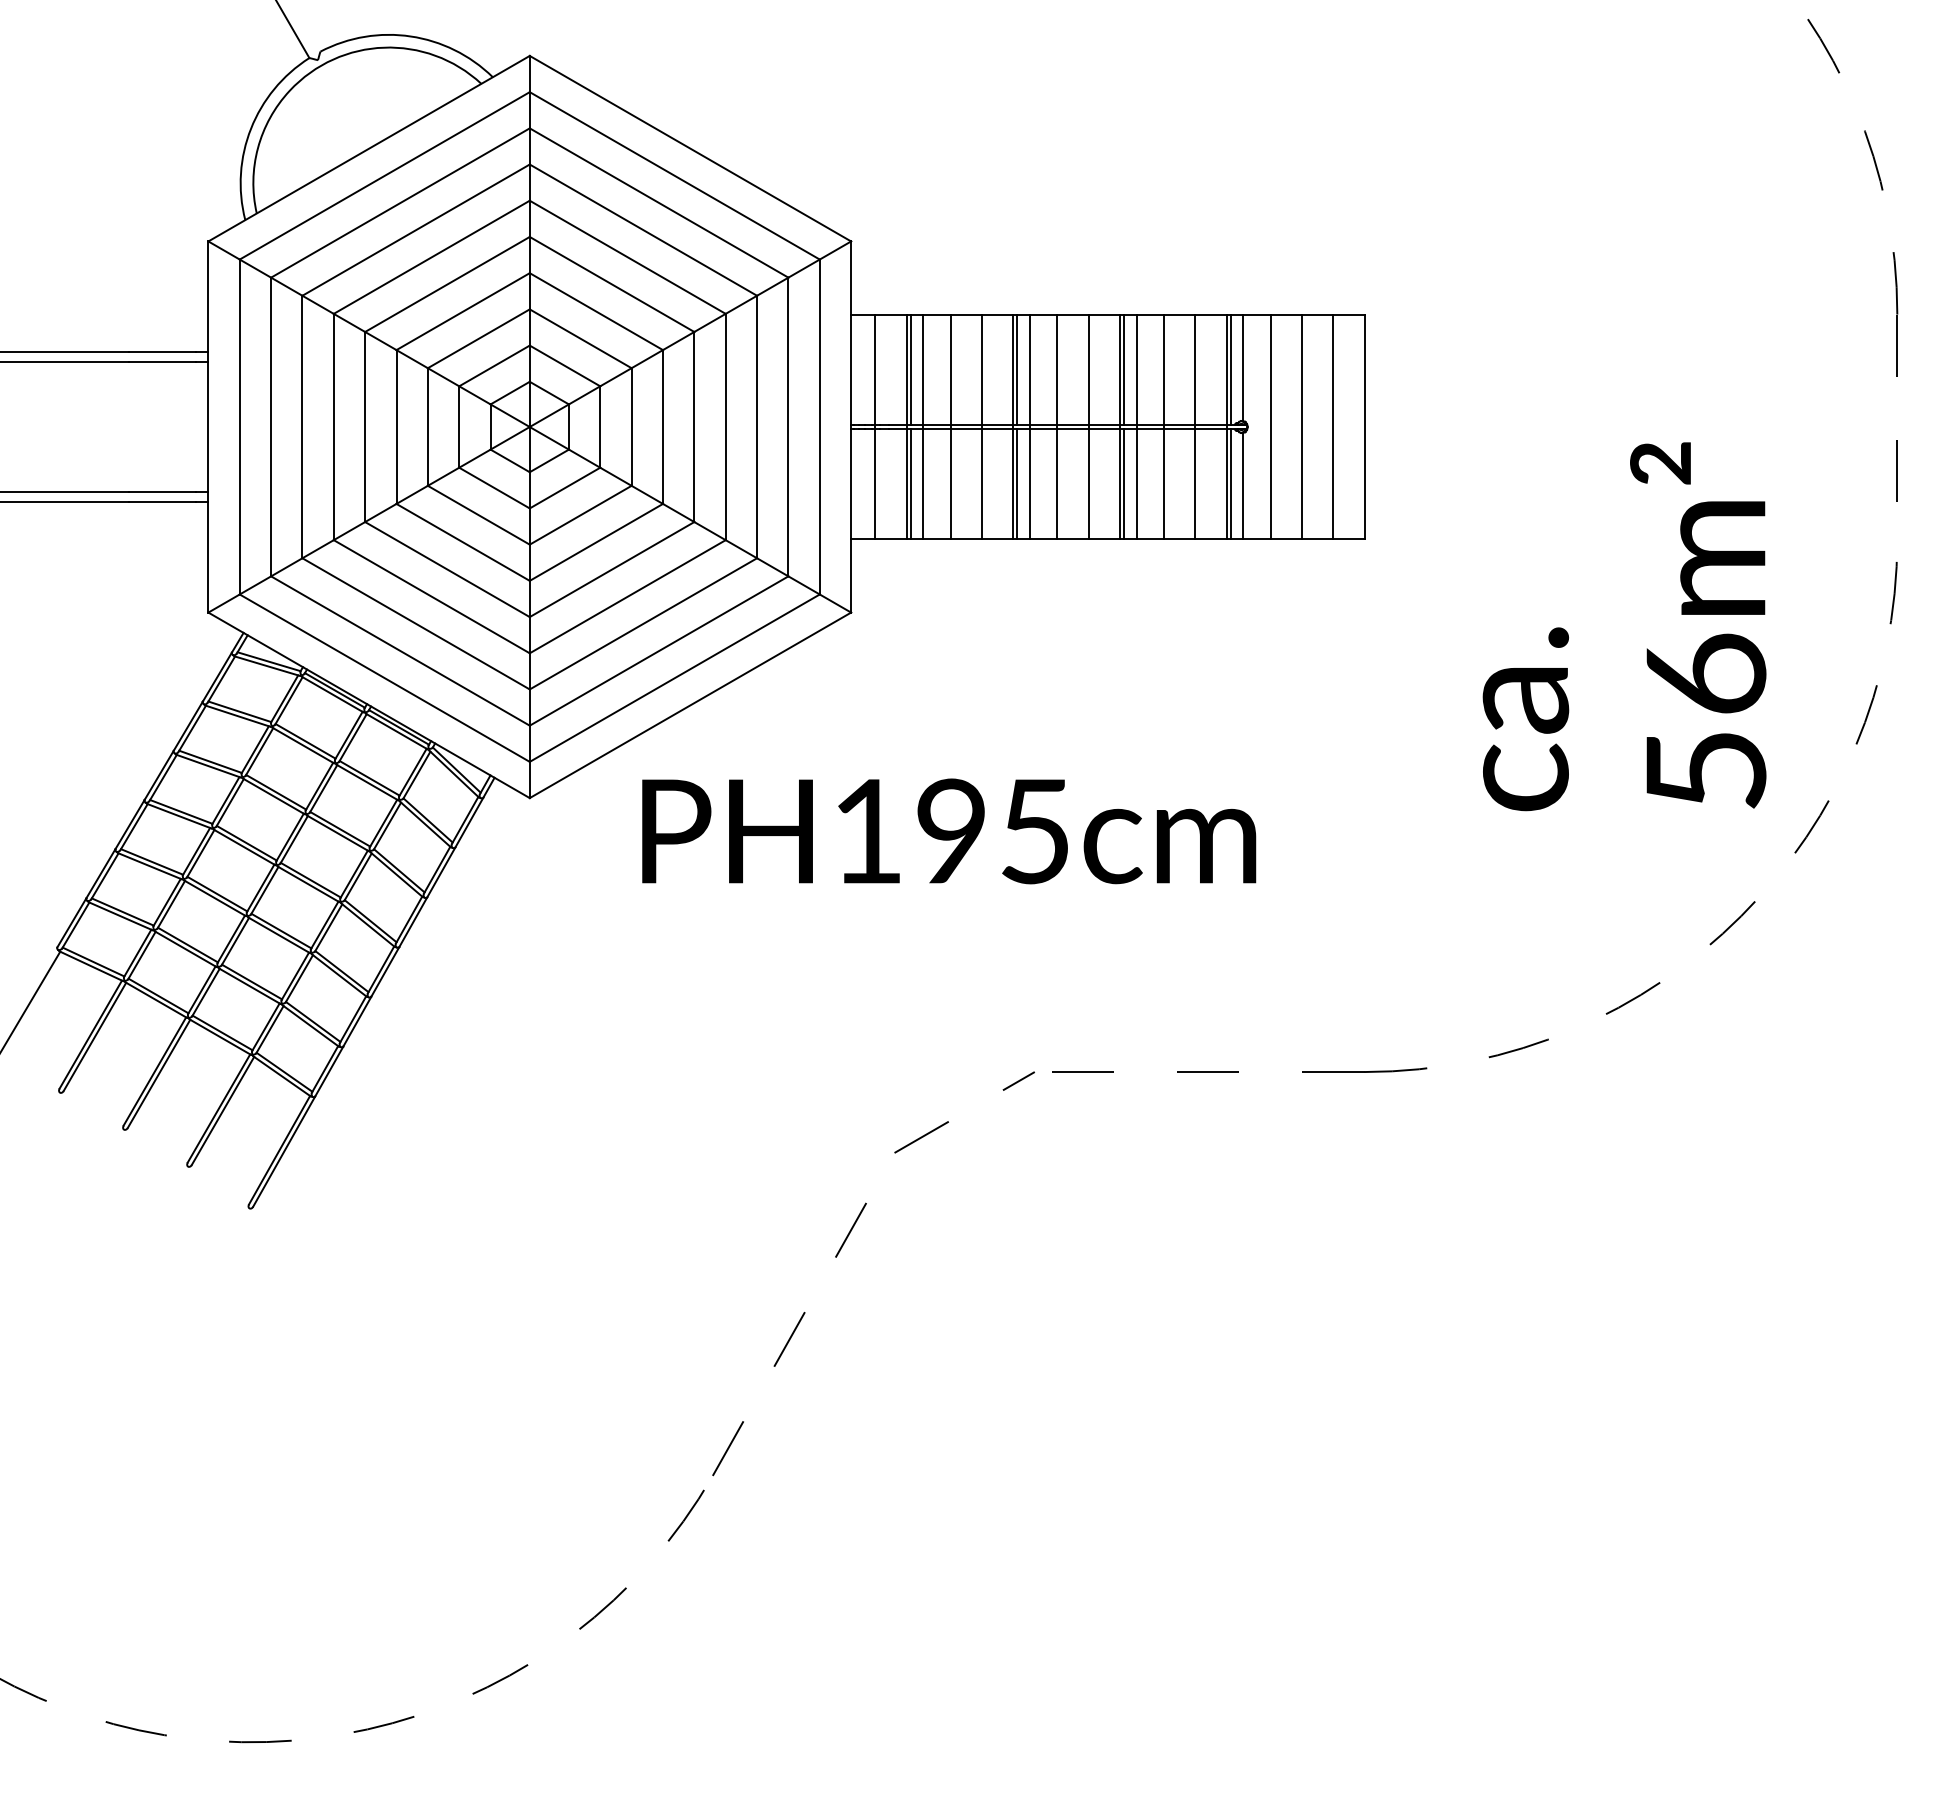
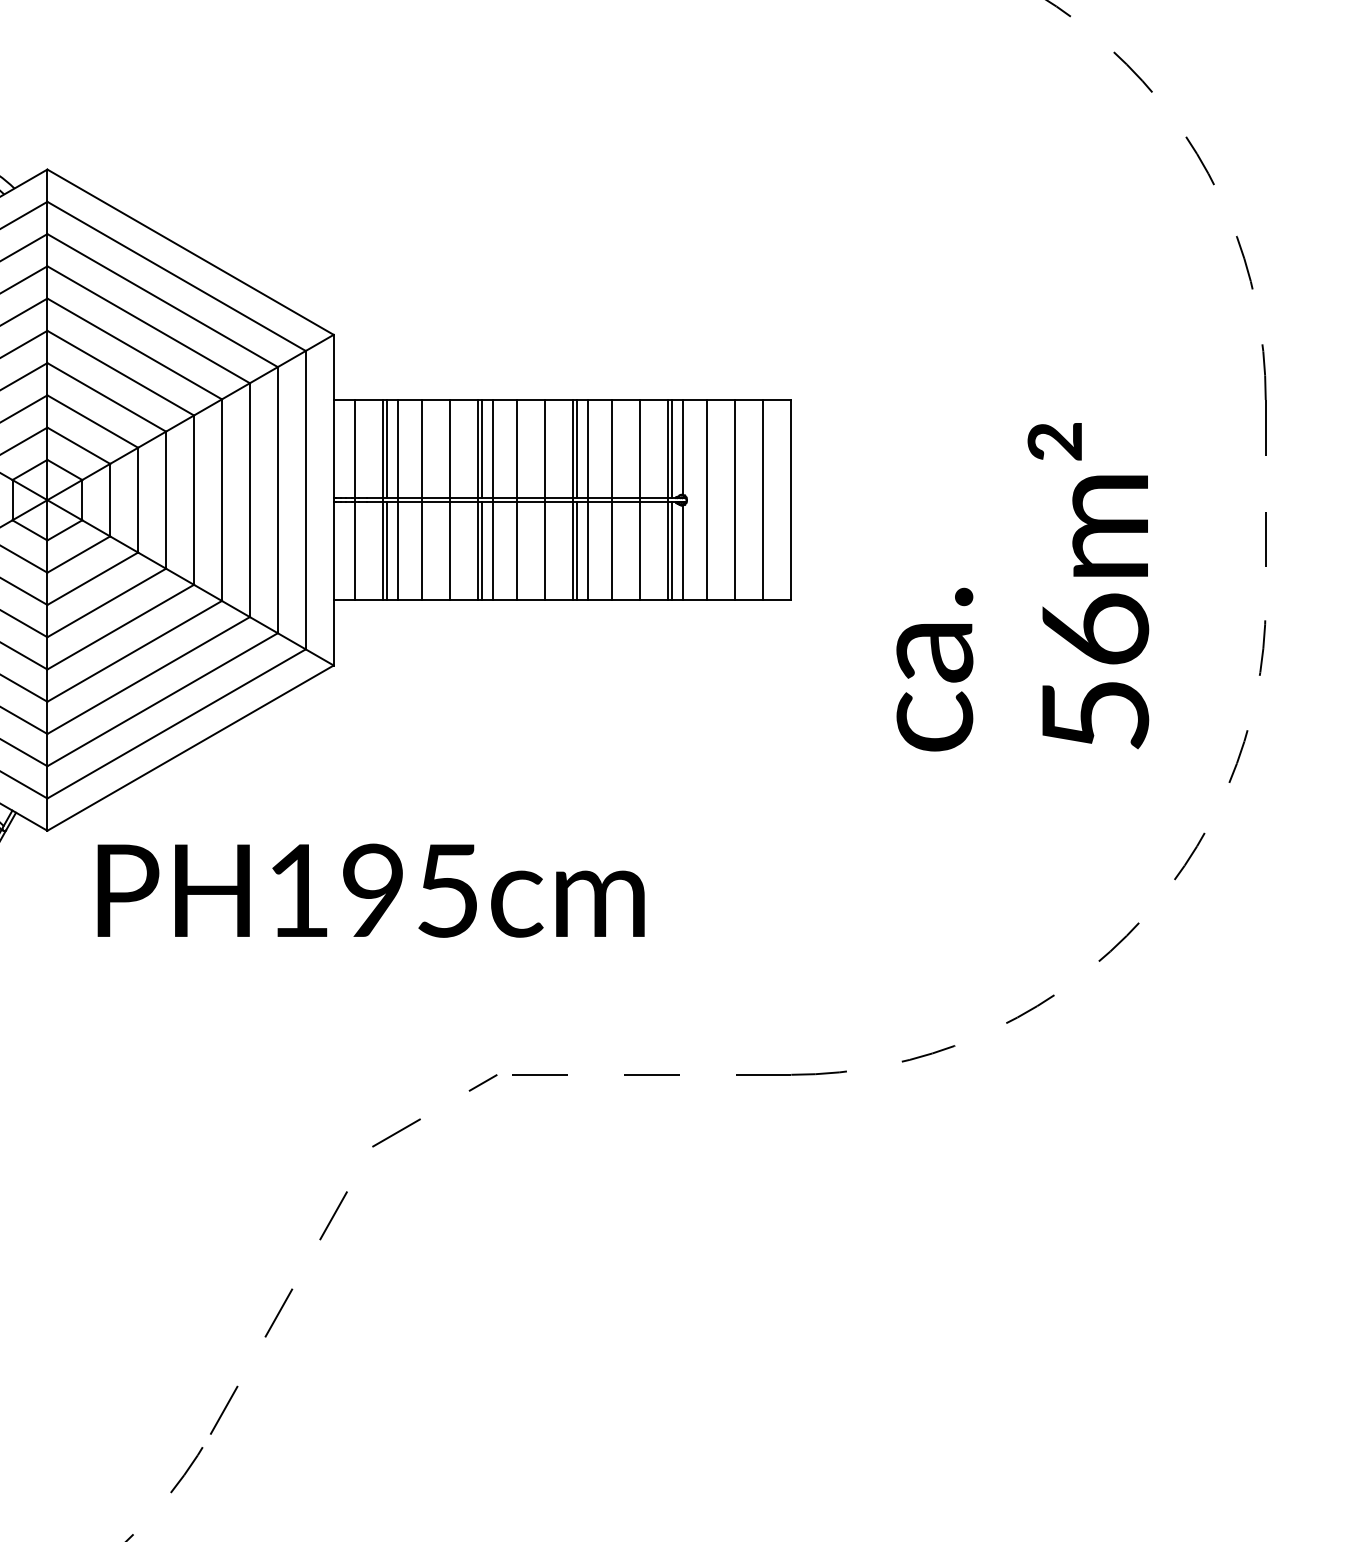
text: (1624, 626) -> (1022, 587), moved
text: (949, 831) -> (371, 890), moved

